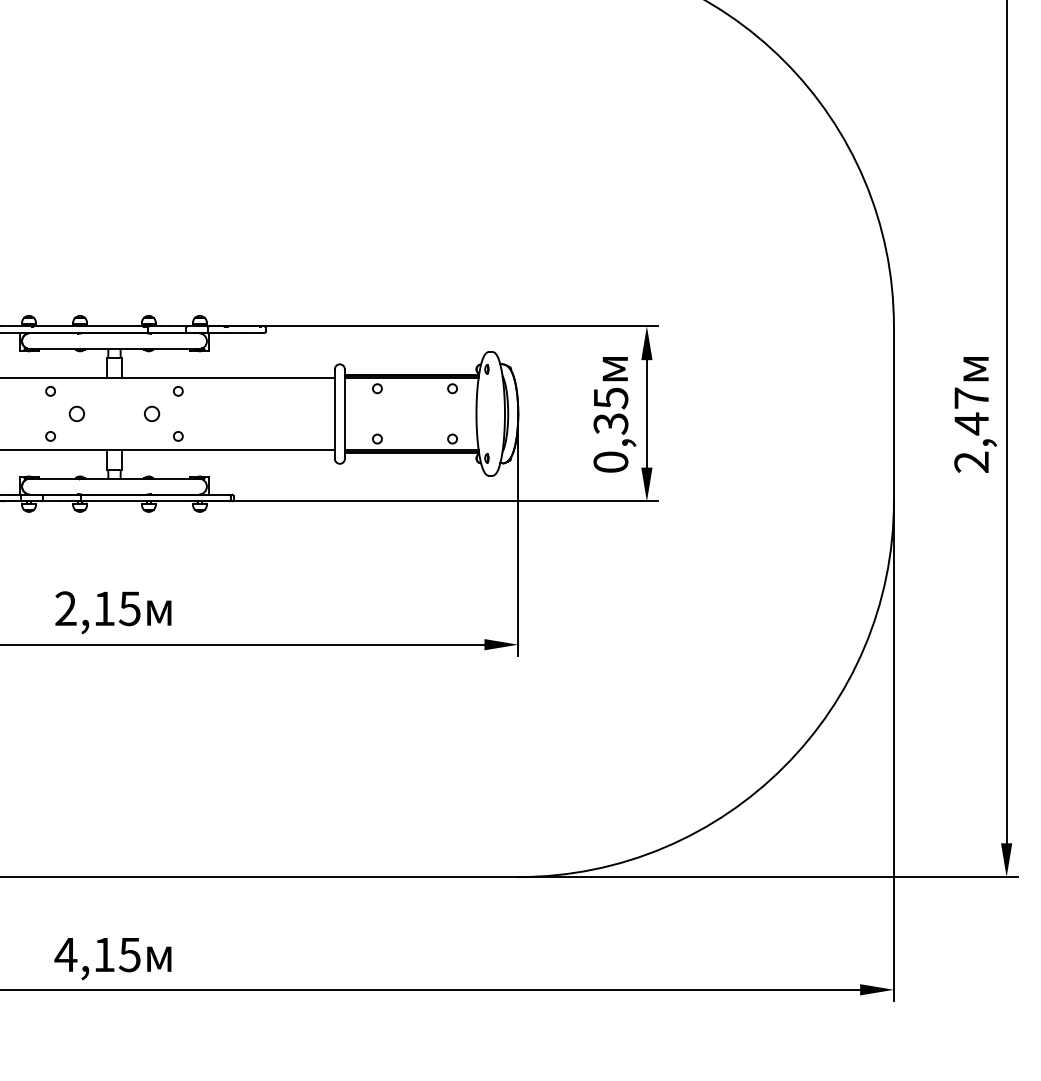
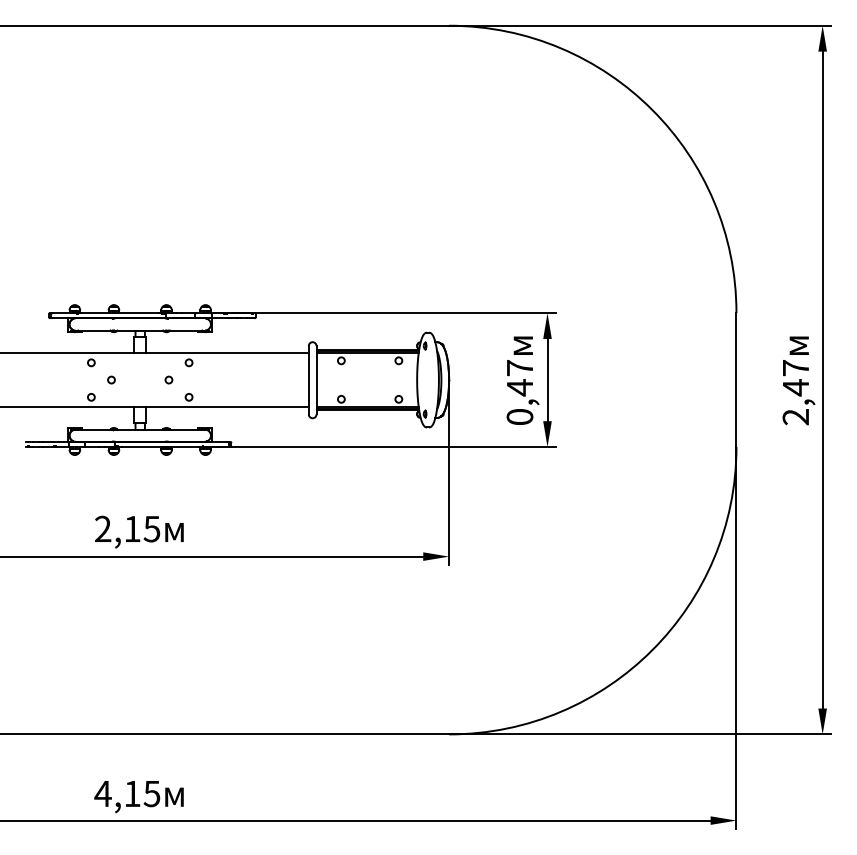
text: (610, 411) -> (519, 378), 0,35 -> 0,47
circle: (76, 413) -> (111, 379), size x0.62
circle: (151, 413) -> (168, 379), size x0.62

